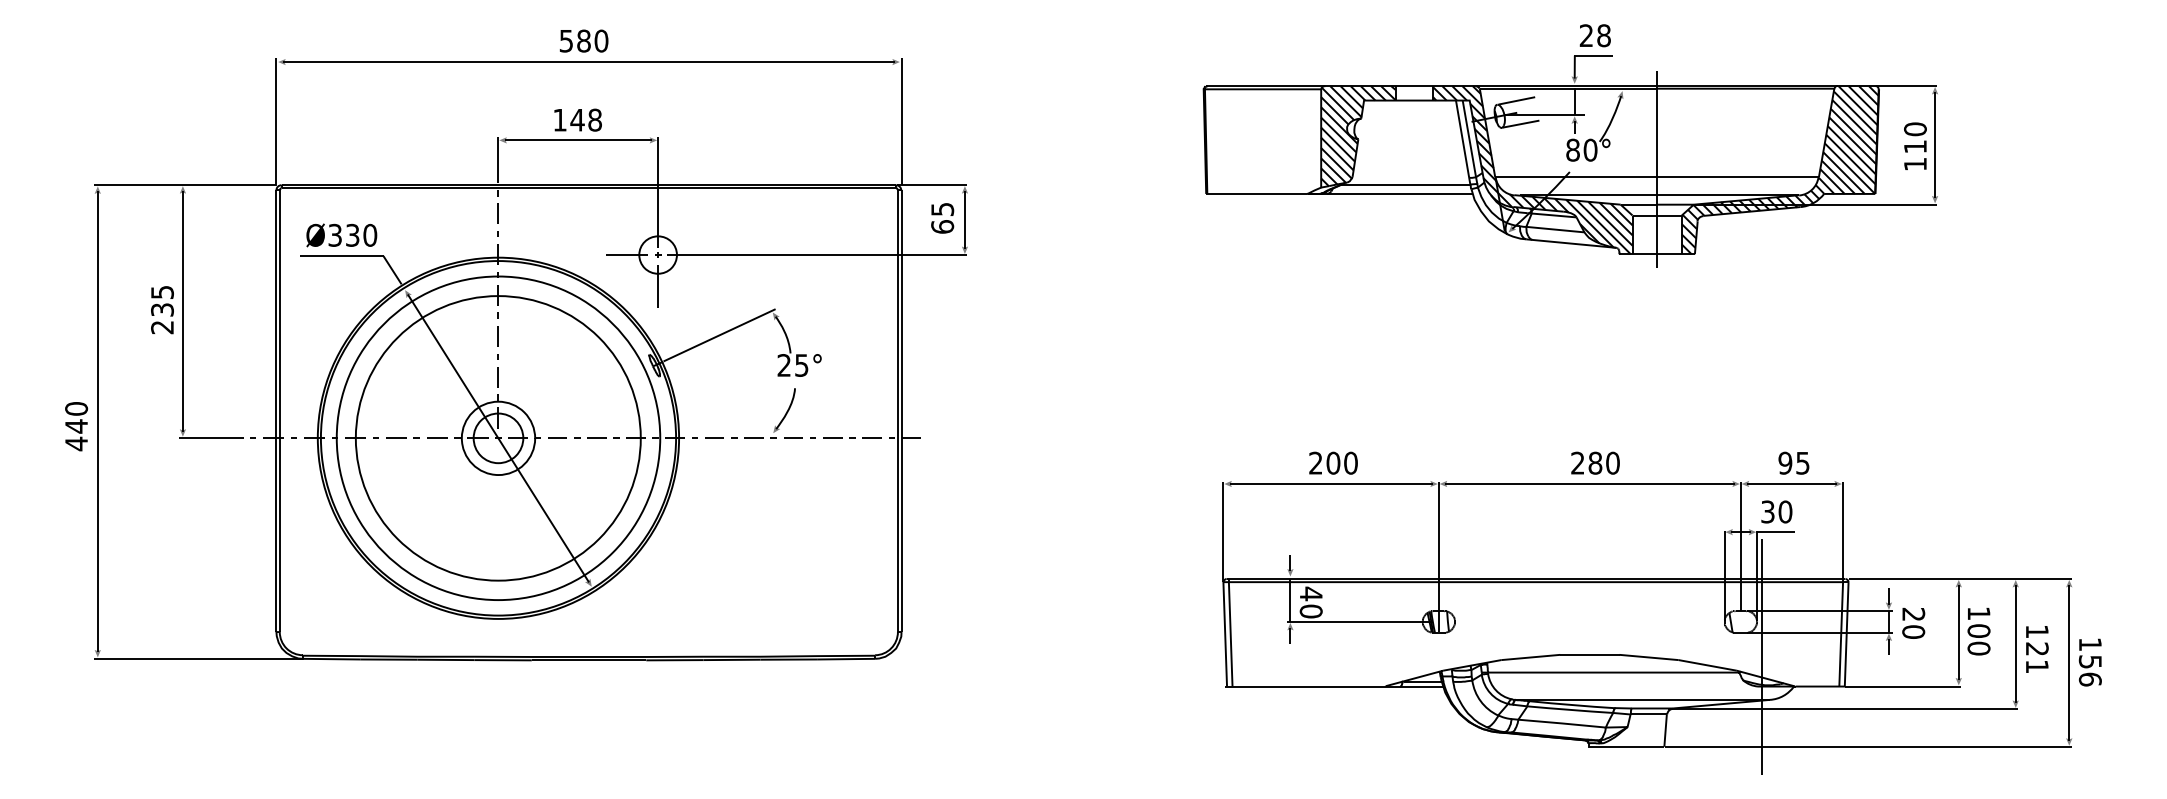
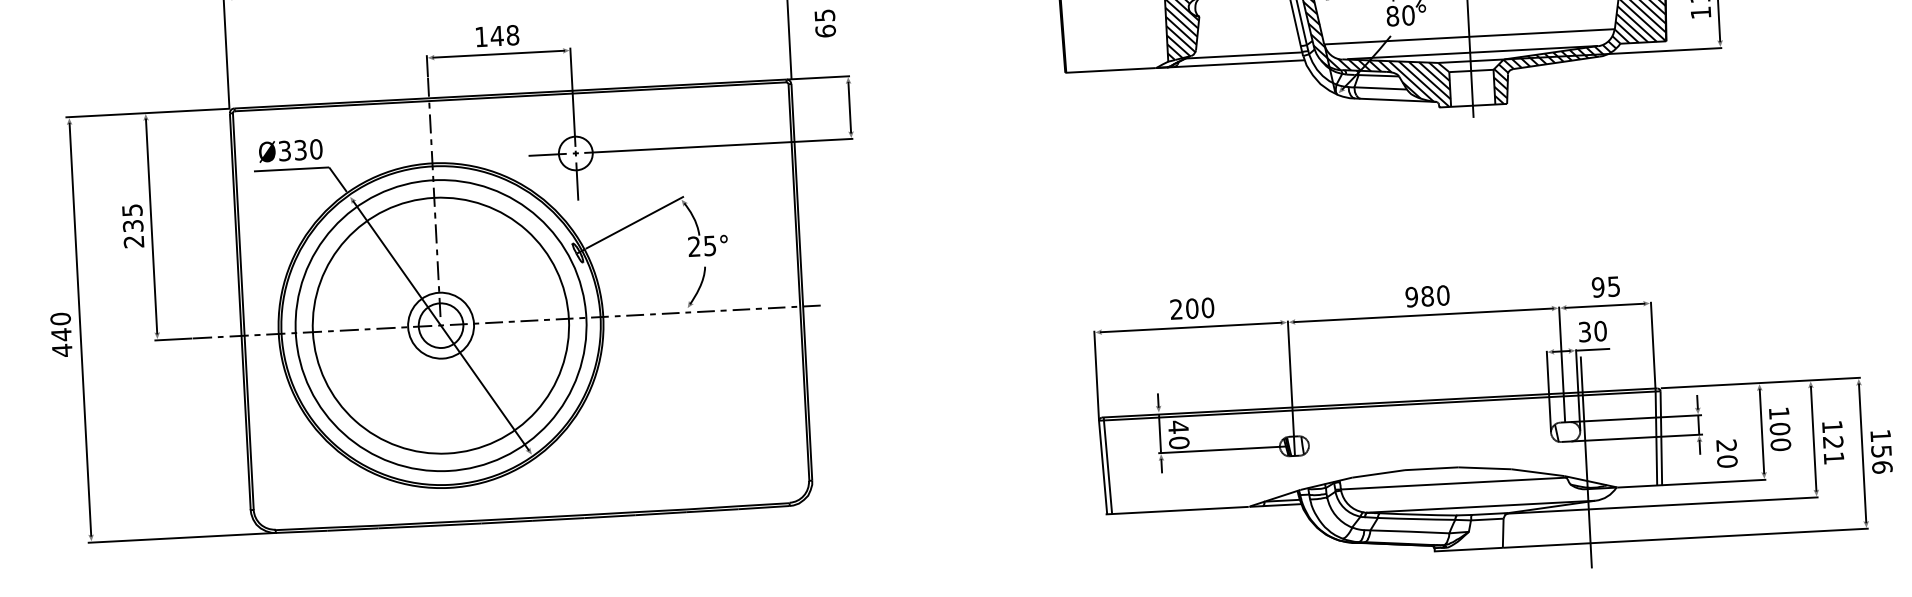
text: (942, 218) -> (825, 23), moved
text: (1577, 462) -> (1411, 296), 280 -> 980
text: (1913, 622) -> (1726, 452), moved

